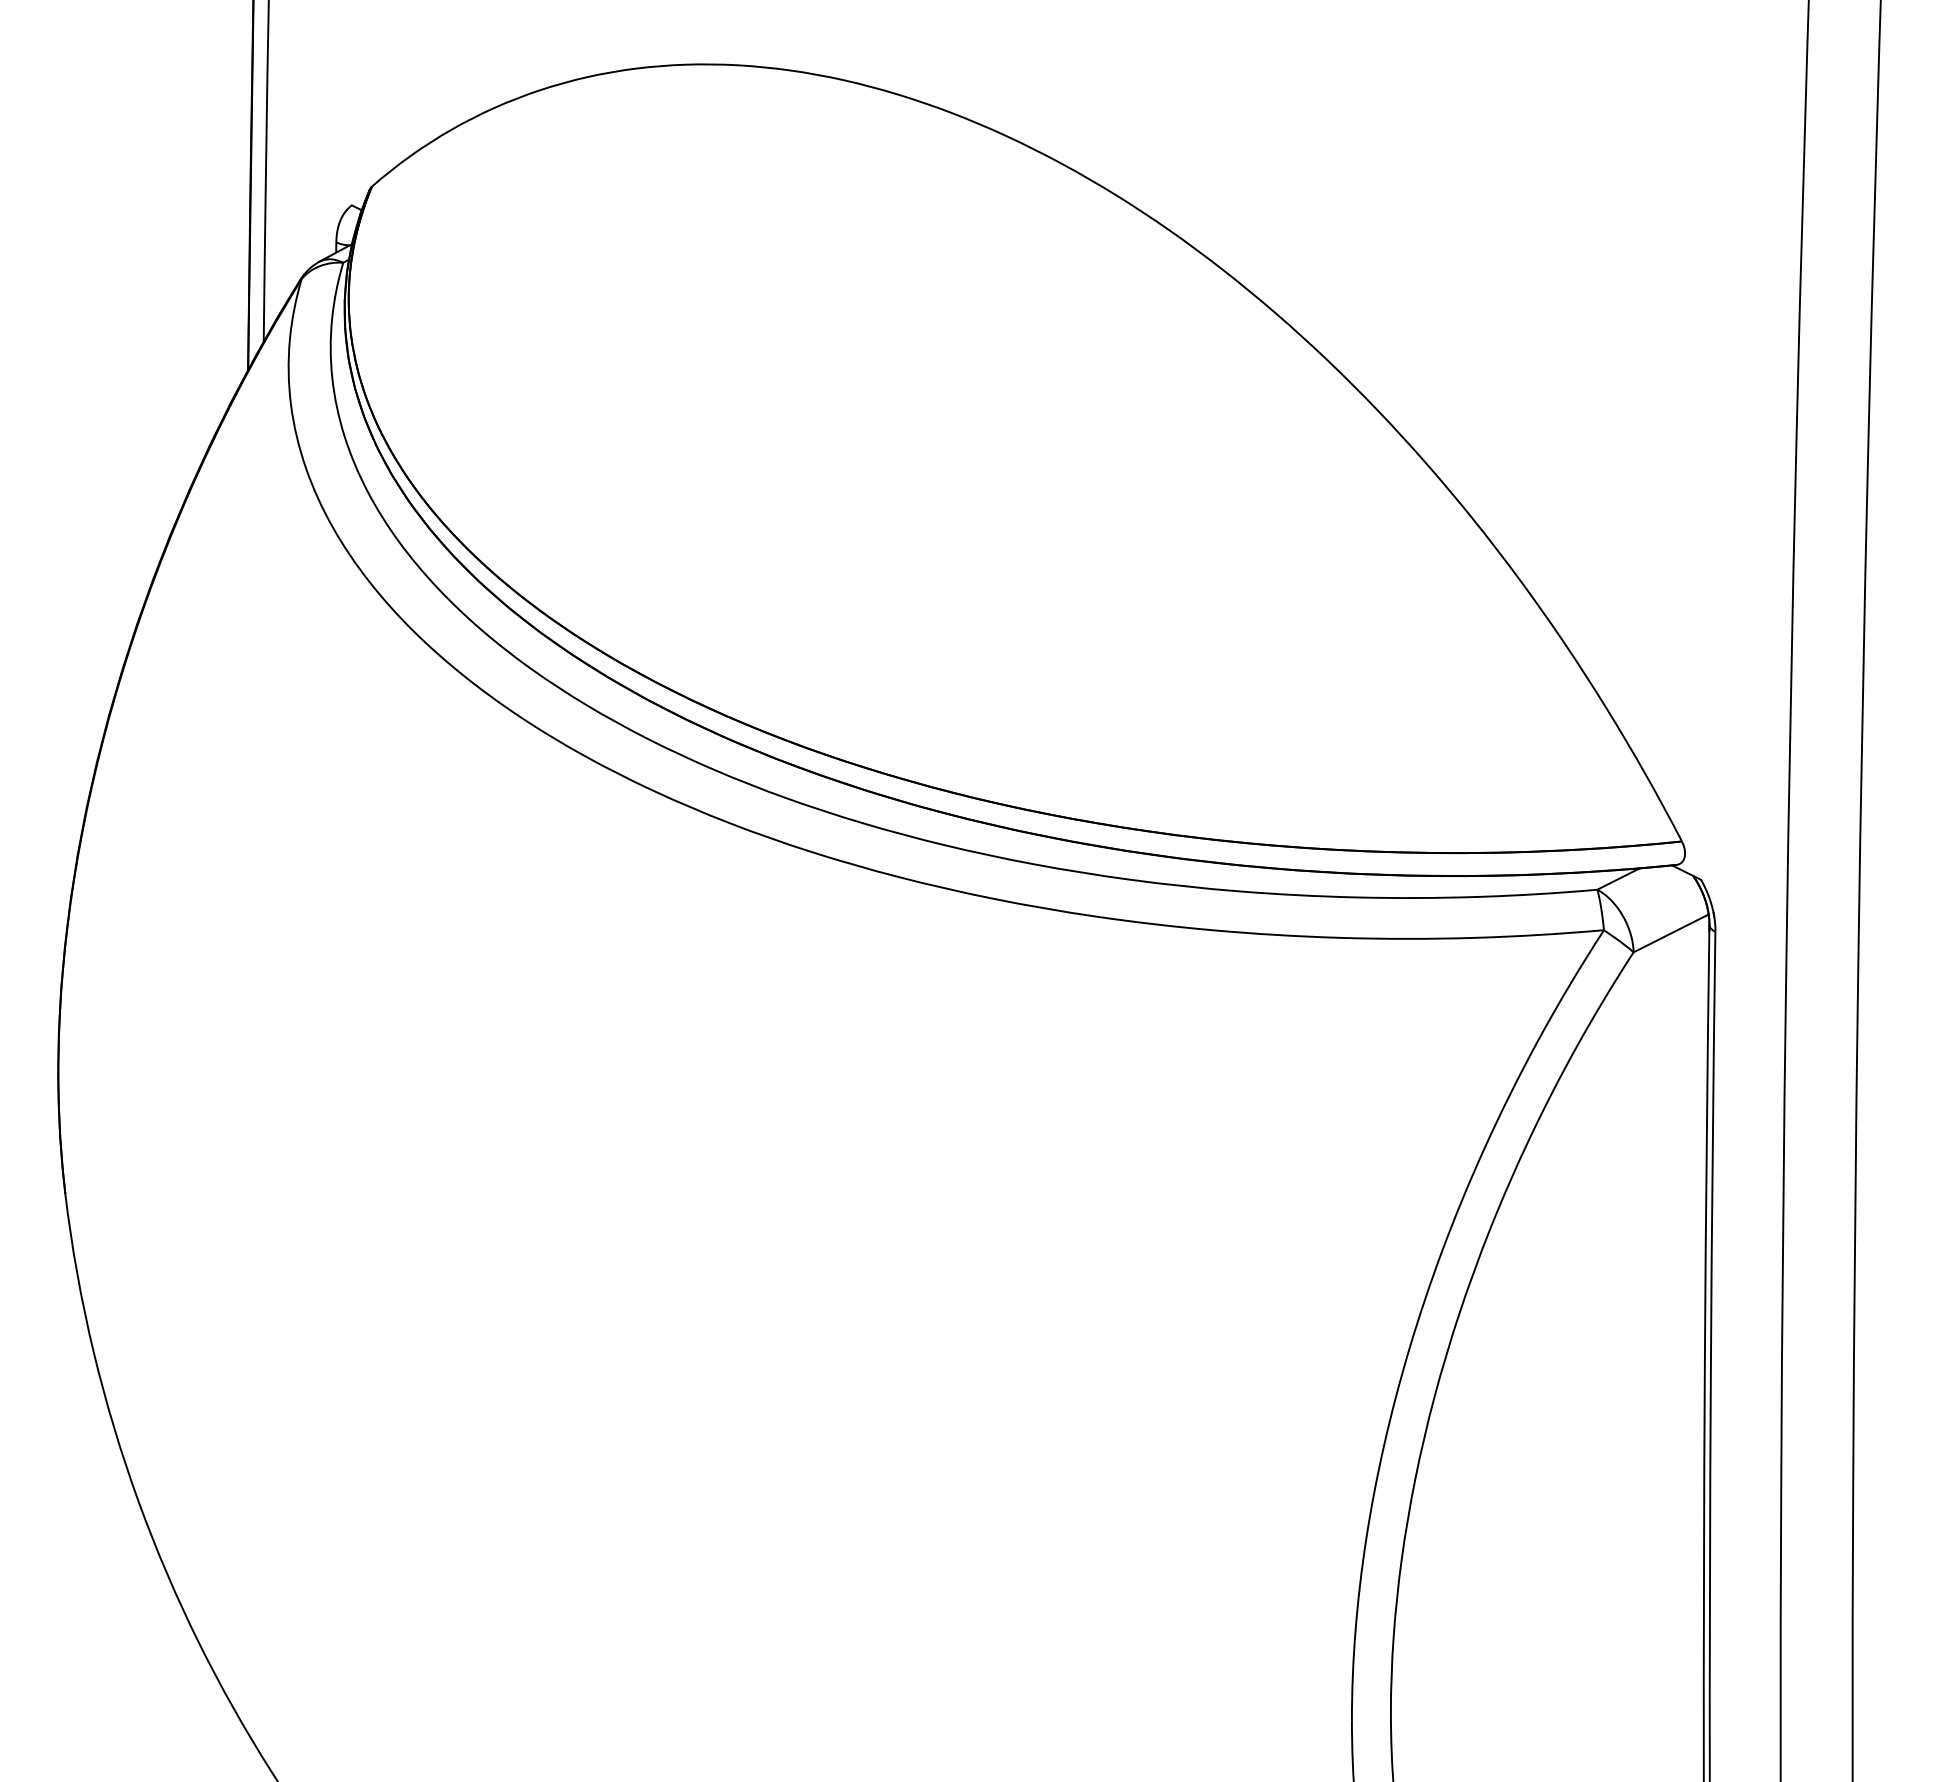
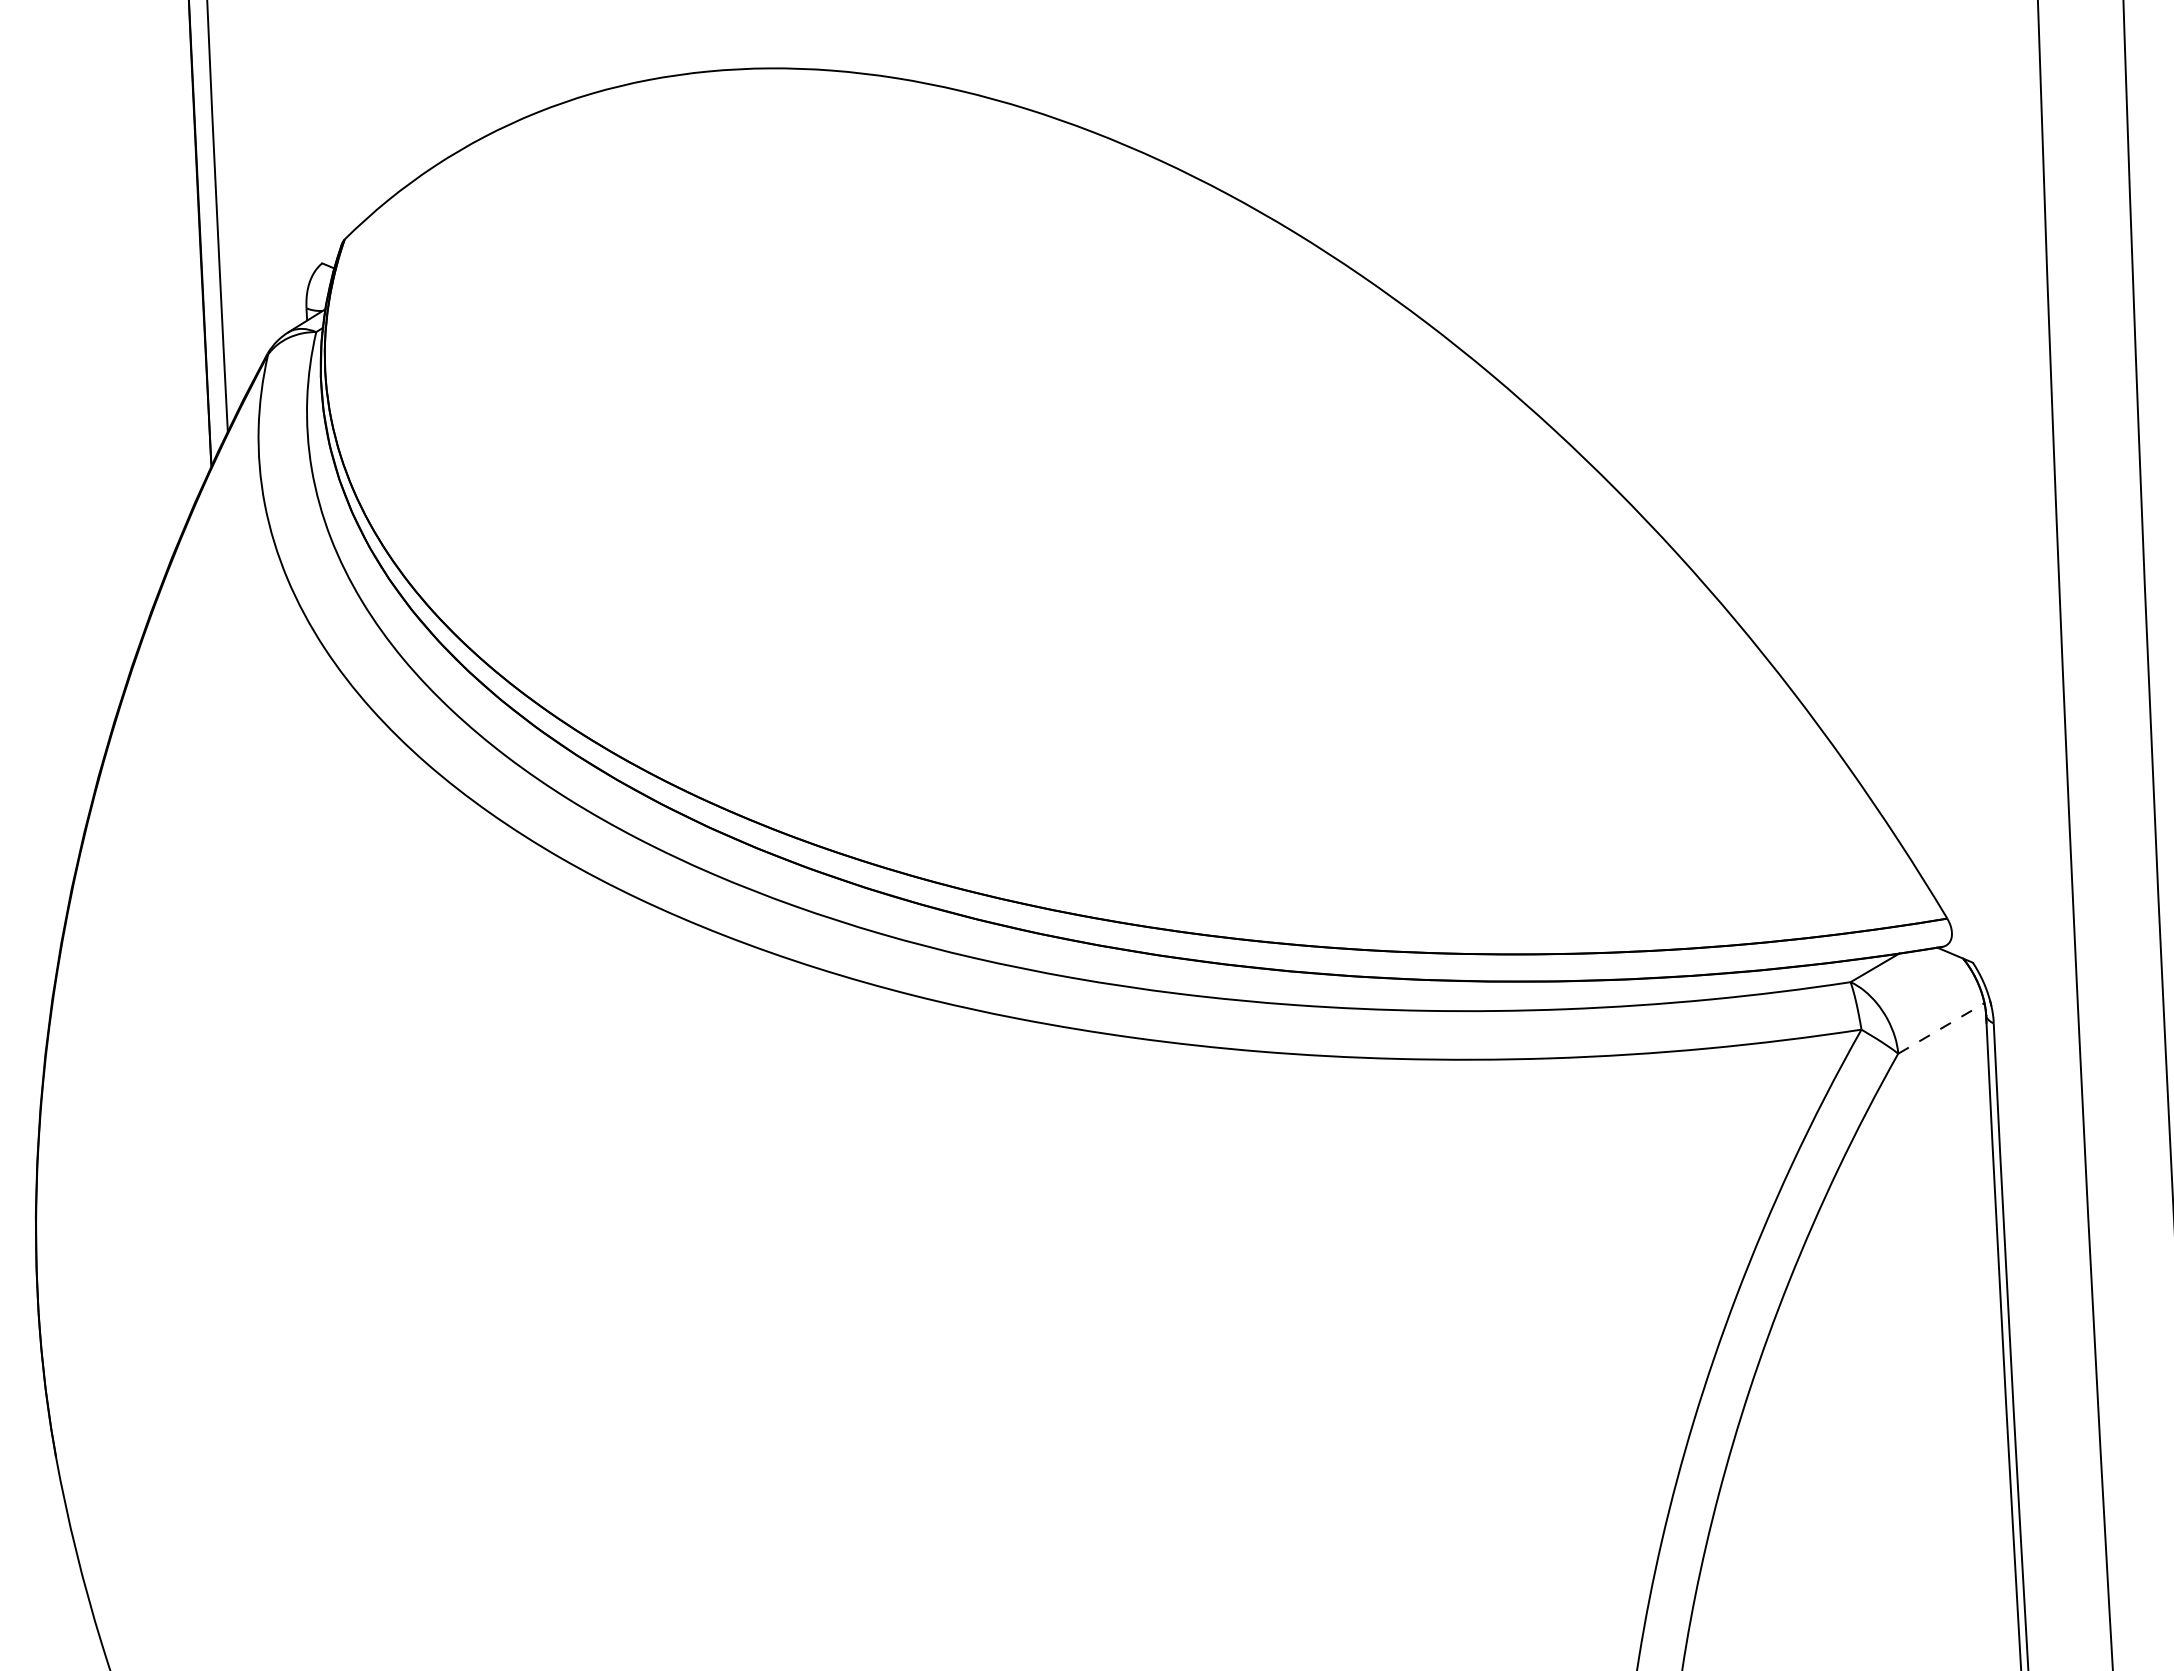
line: (1671, 933) -> (1941, 1028), solid -> dashed

